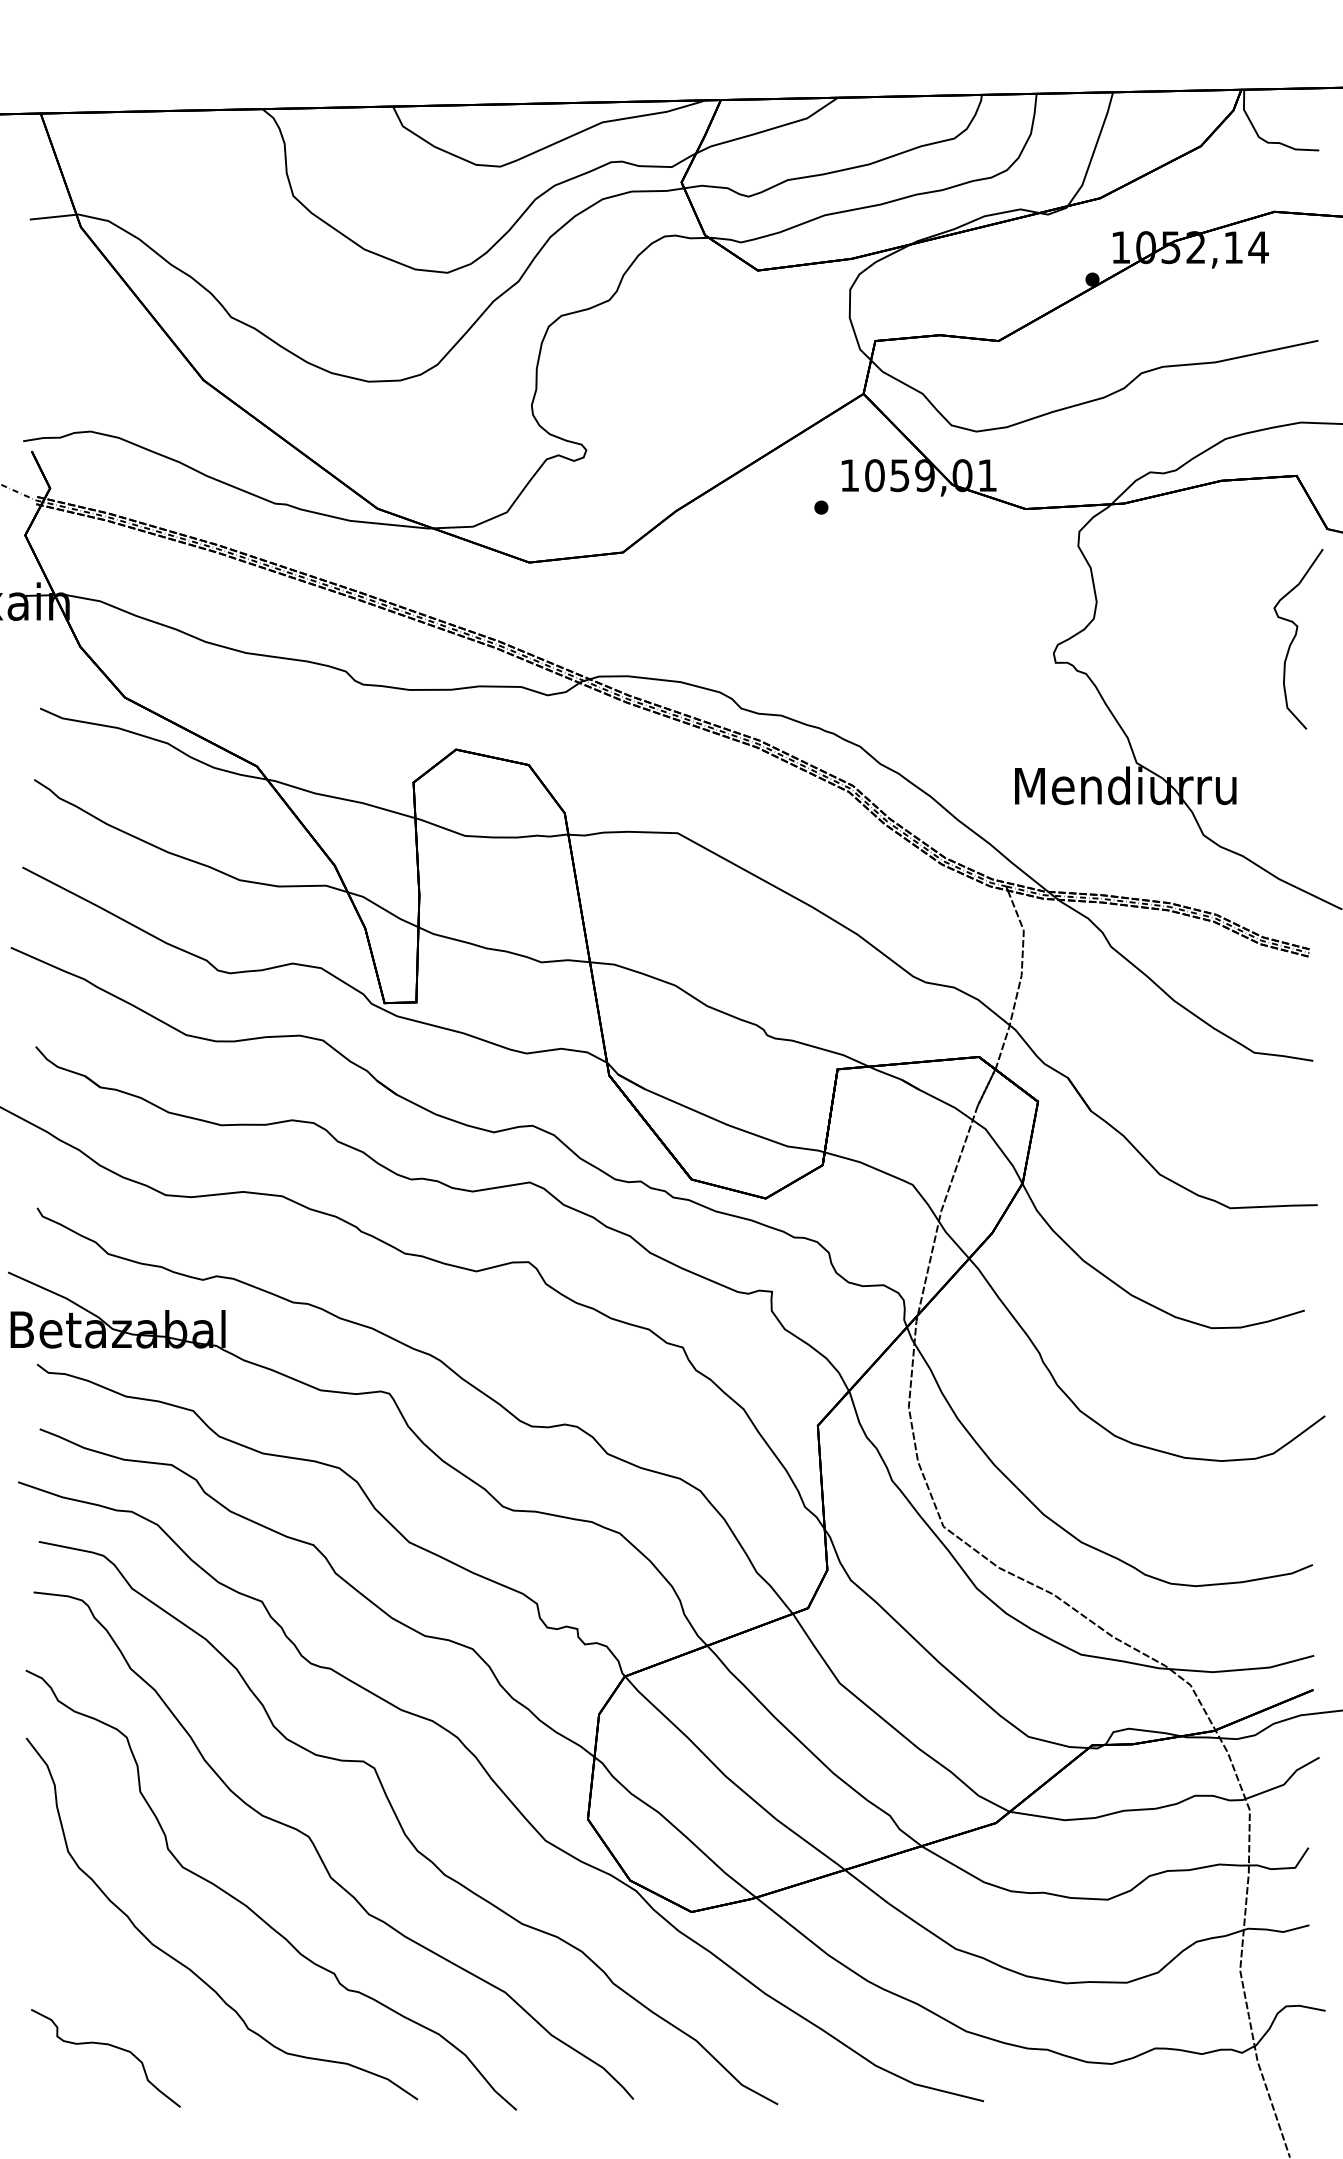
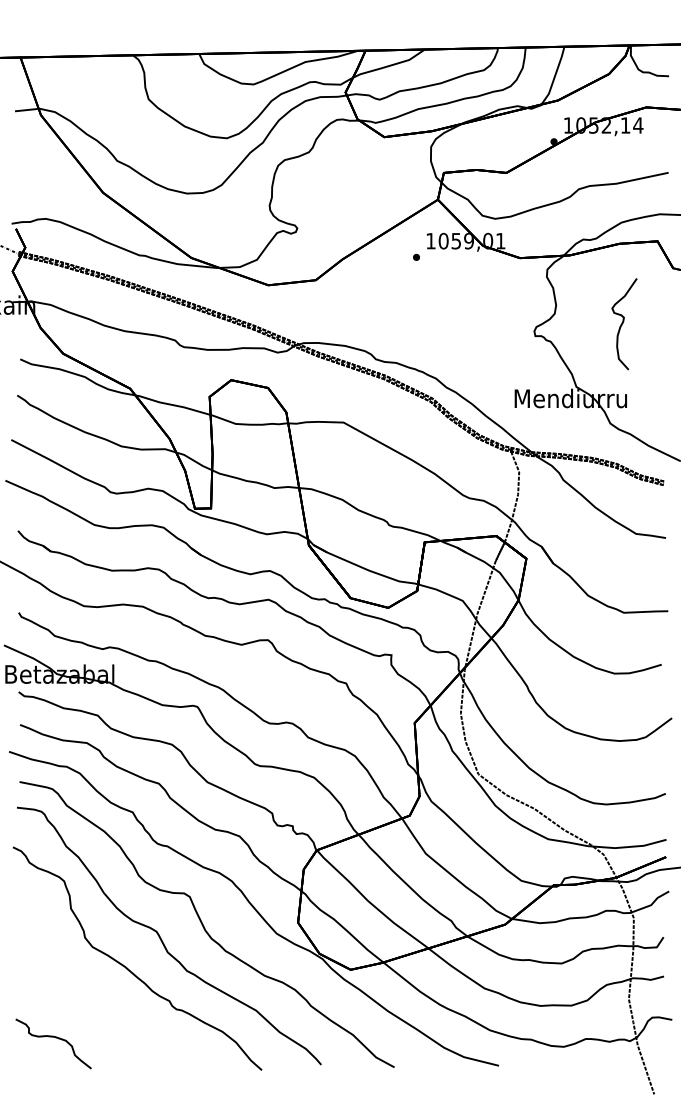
curve: (1296, 637) -> (623, 323), moved
curve: (192, 1968) -> (97, 998), removed

